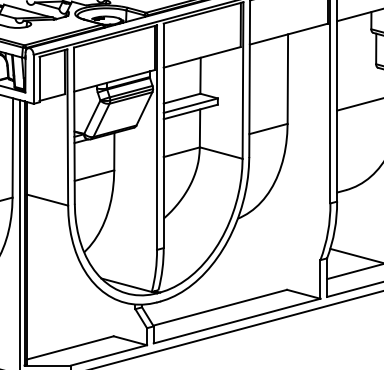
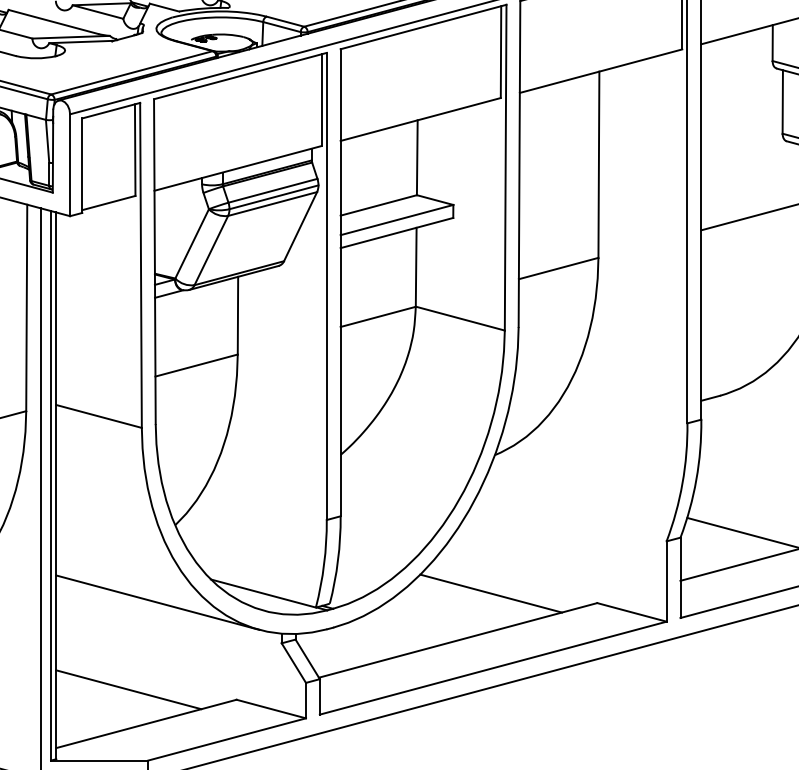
line: (236, 285) -> (492, 594), added
line: (75, 289) -> (157, 602), added
line: (61, 331) -> (128, 689), added

